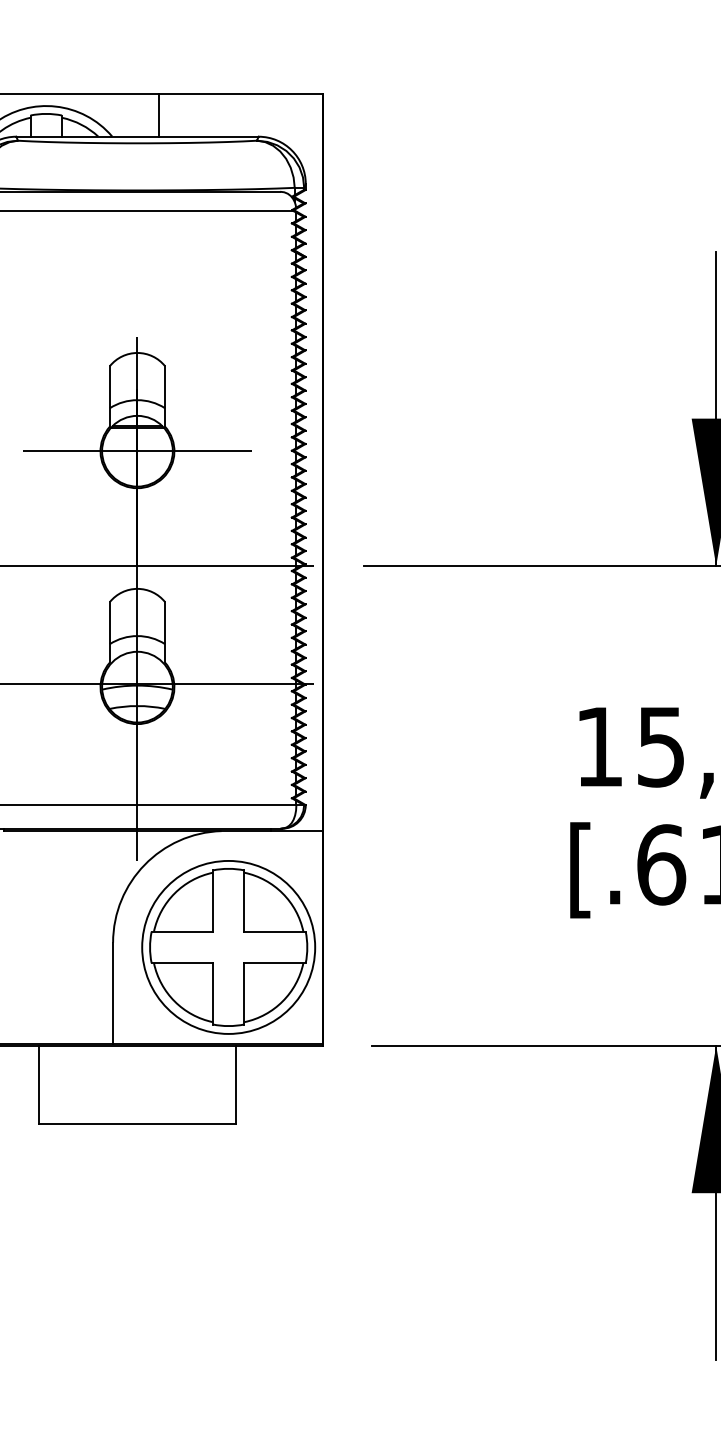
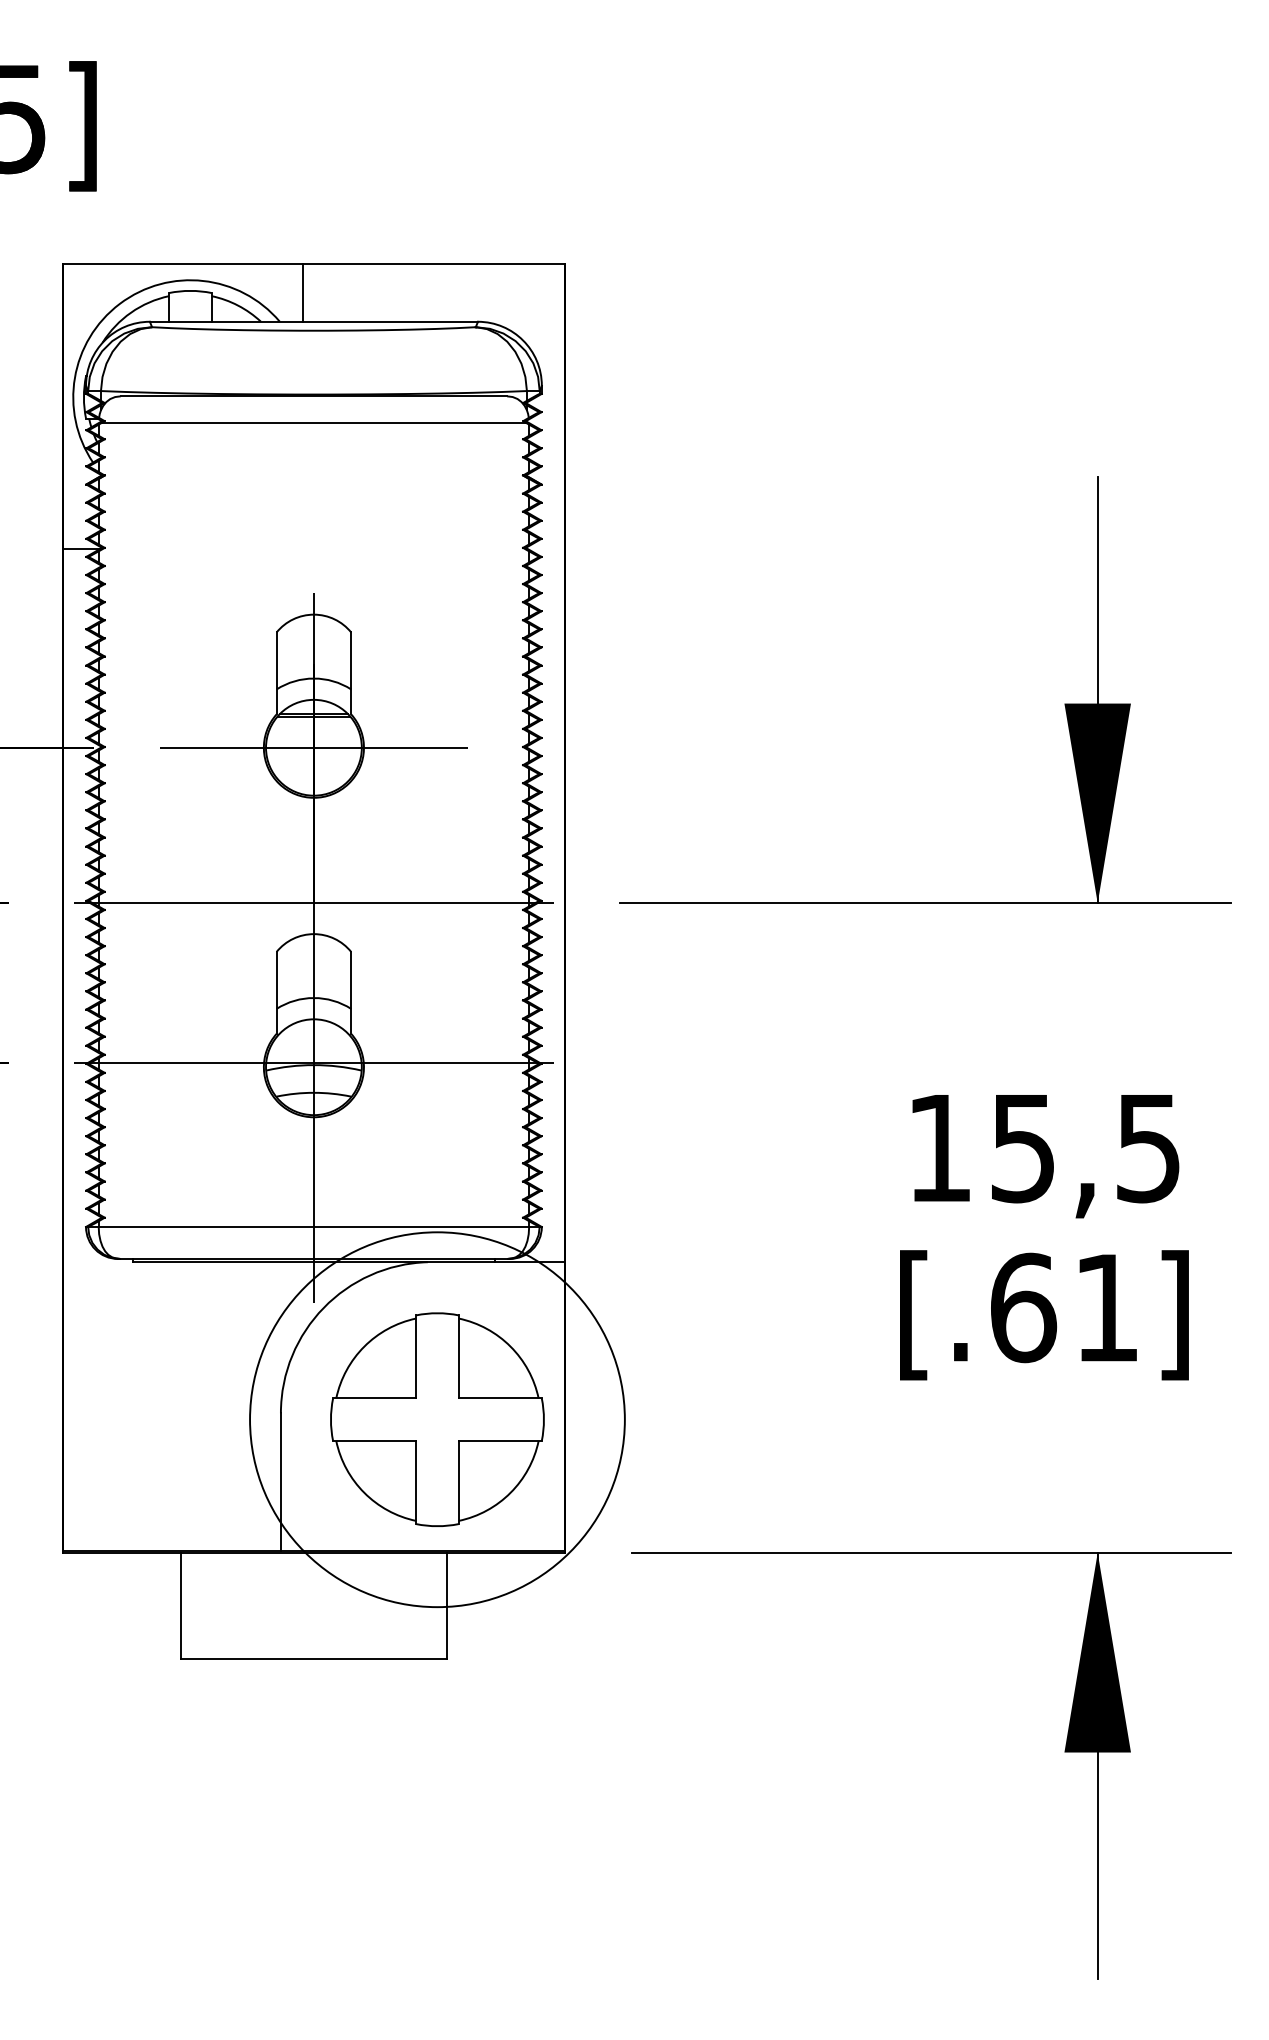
line: (158, 115) -> (302, 292), moved
circle: (228, 947) -> (437, 1419), size x1.6

